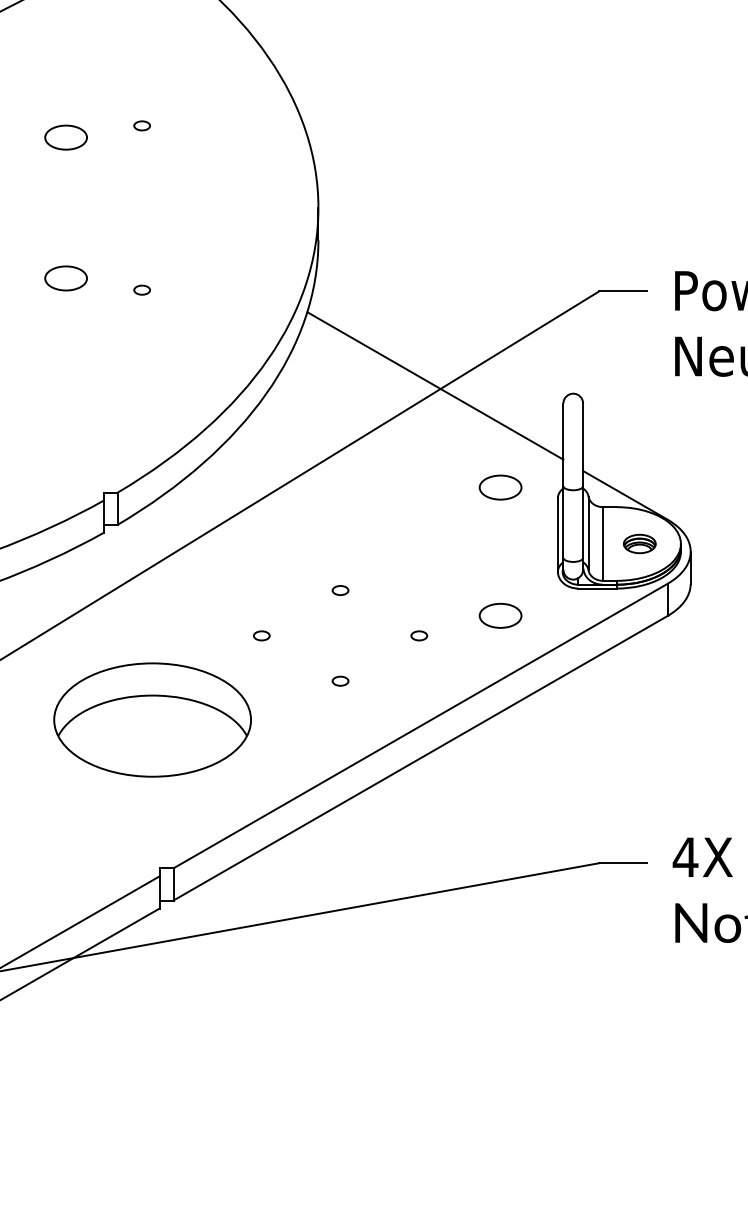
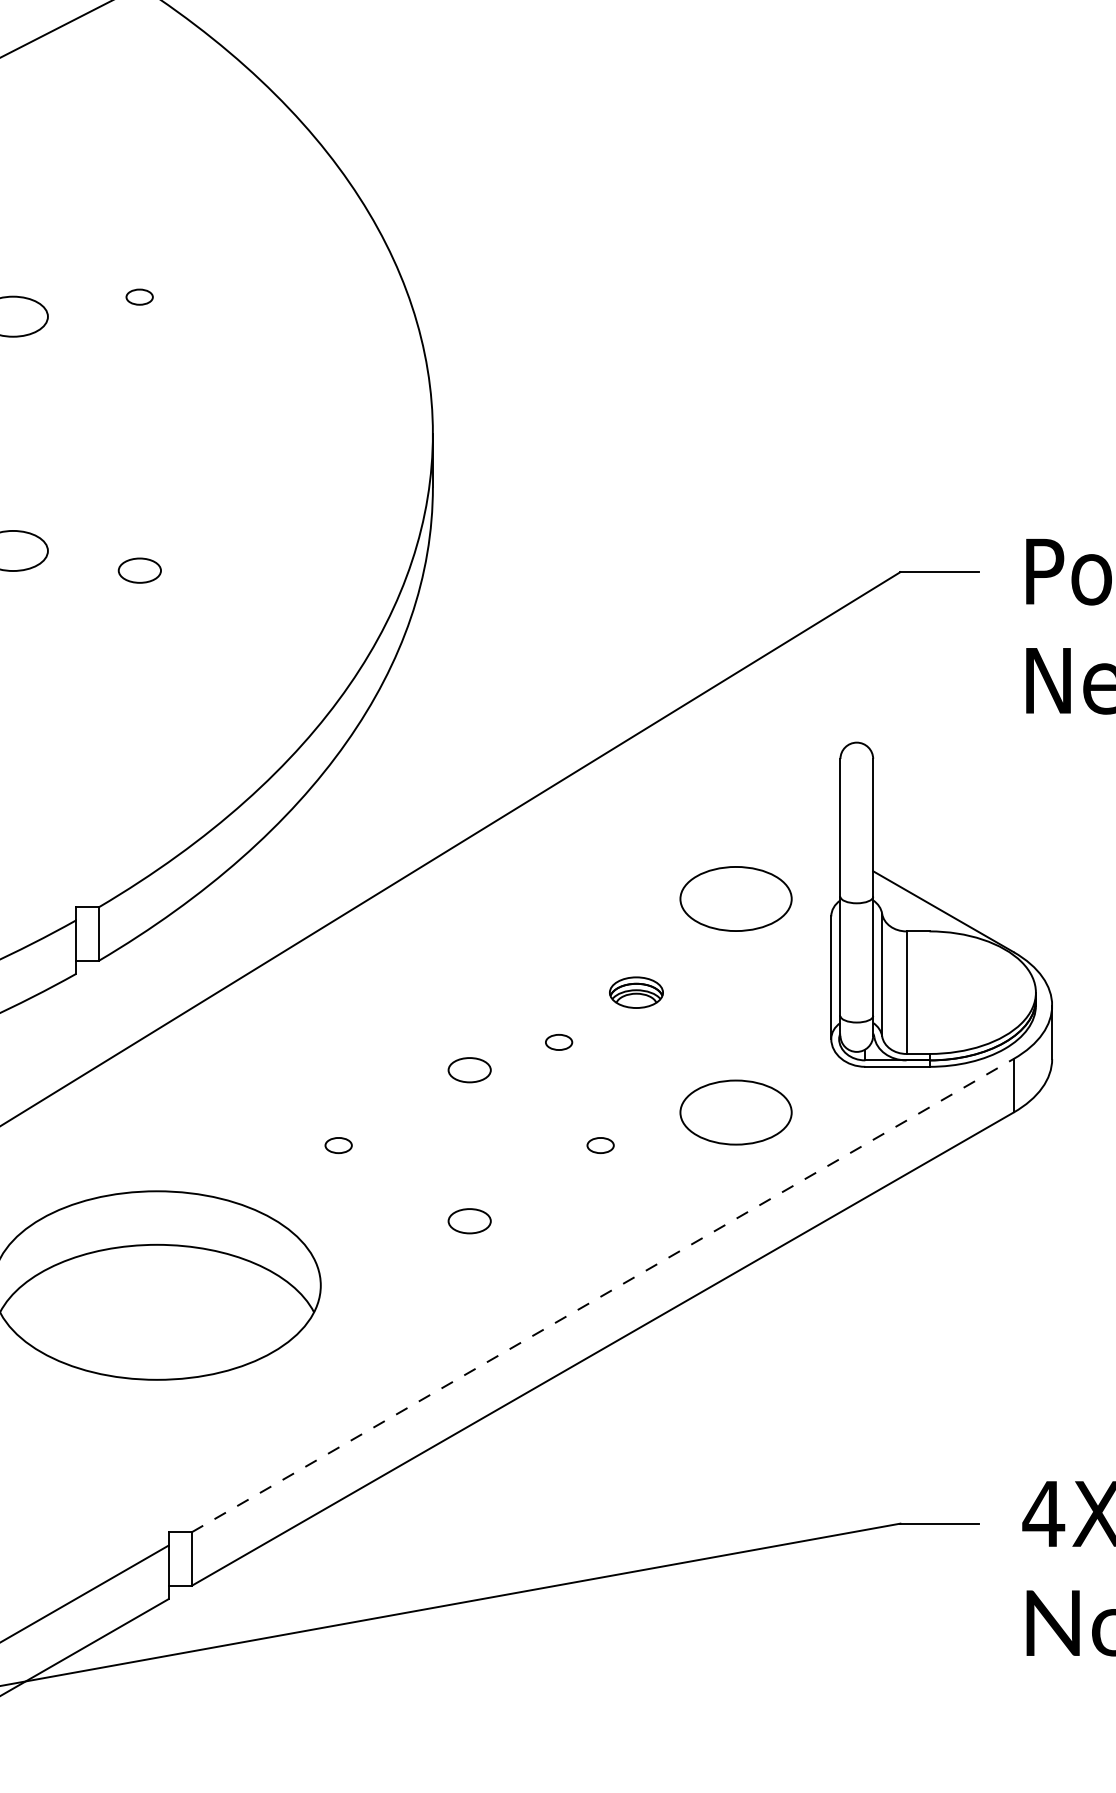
part: (141, 289) -> (138, 569), size x1.6
line: (435, 385) -> (627, 729), removed
part: (500, 487) -> (735, 898), size x1.6
part: (639, 543) -> (635, 991), moved
part: (394, 573) -> (559, 1041), added
part: (340, 590) -> (469, 1070), size x1.6
part: (500, 615) -> (735, 1111), size x1.6
part: (340, 680) -> (469, 1219), size x1.6
line: (421, 725) -> (604, 1294), solid -> dashed

